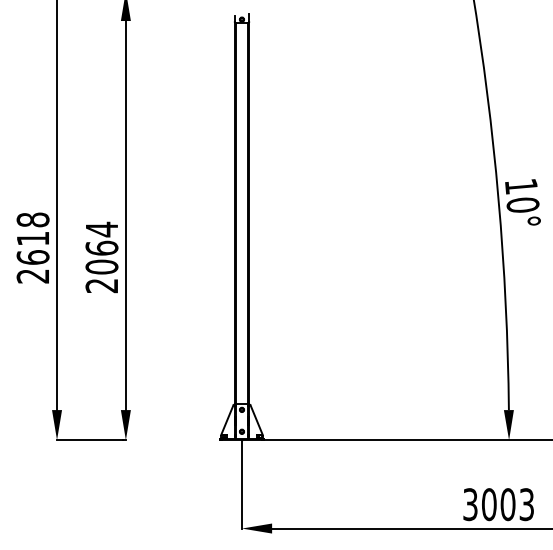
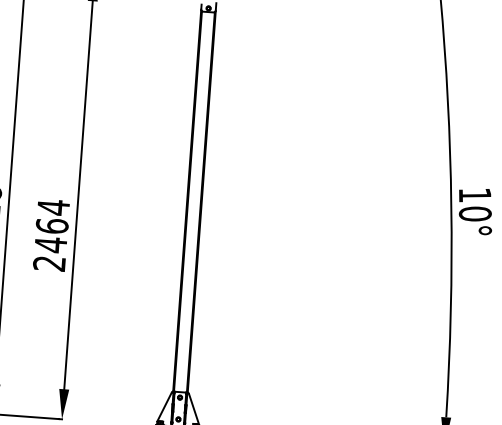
text: (101, 266) -> (50, 244), 2064 -> 2464

